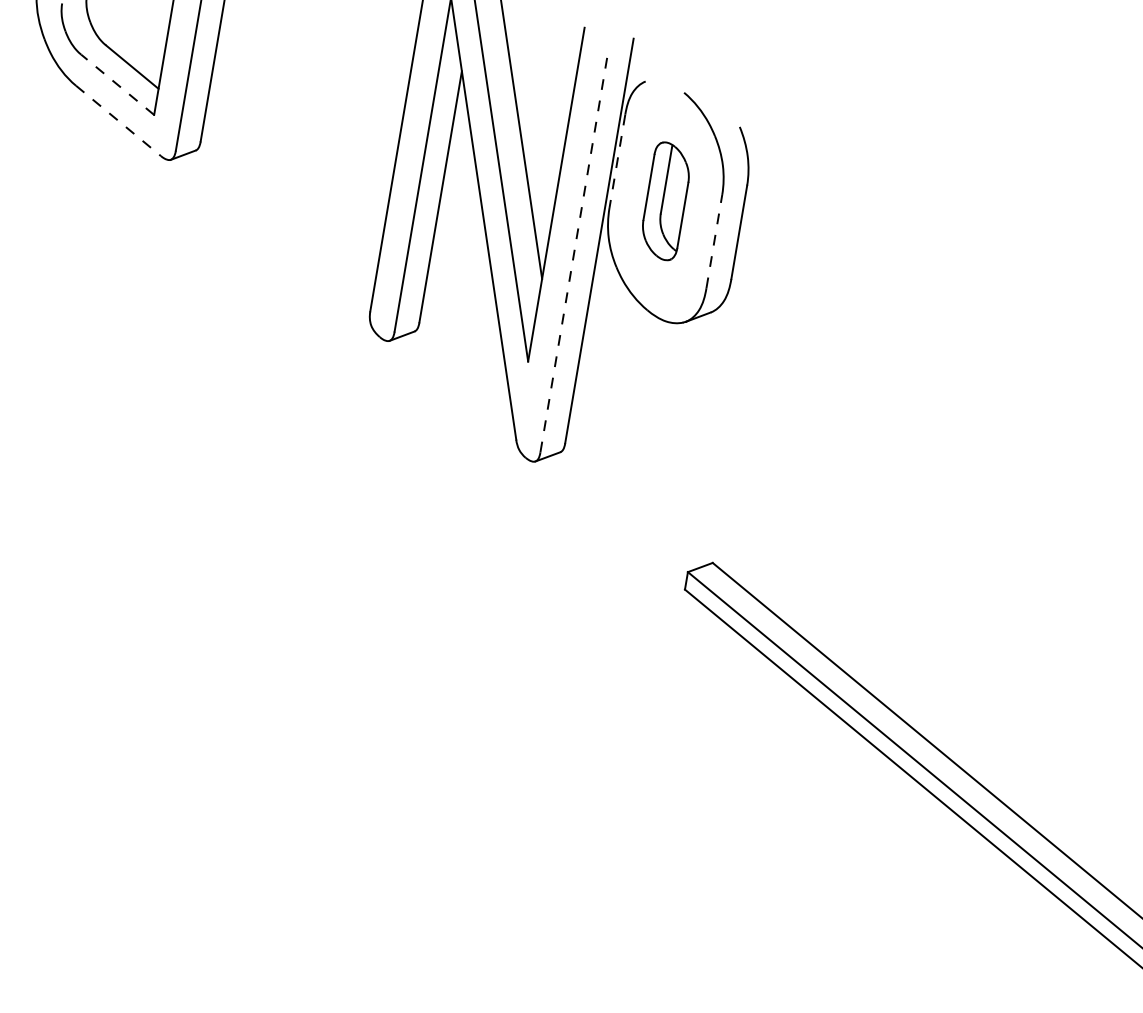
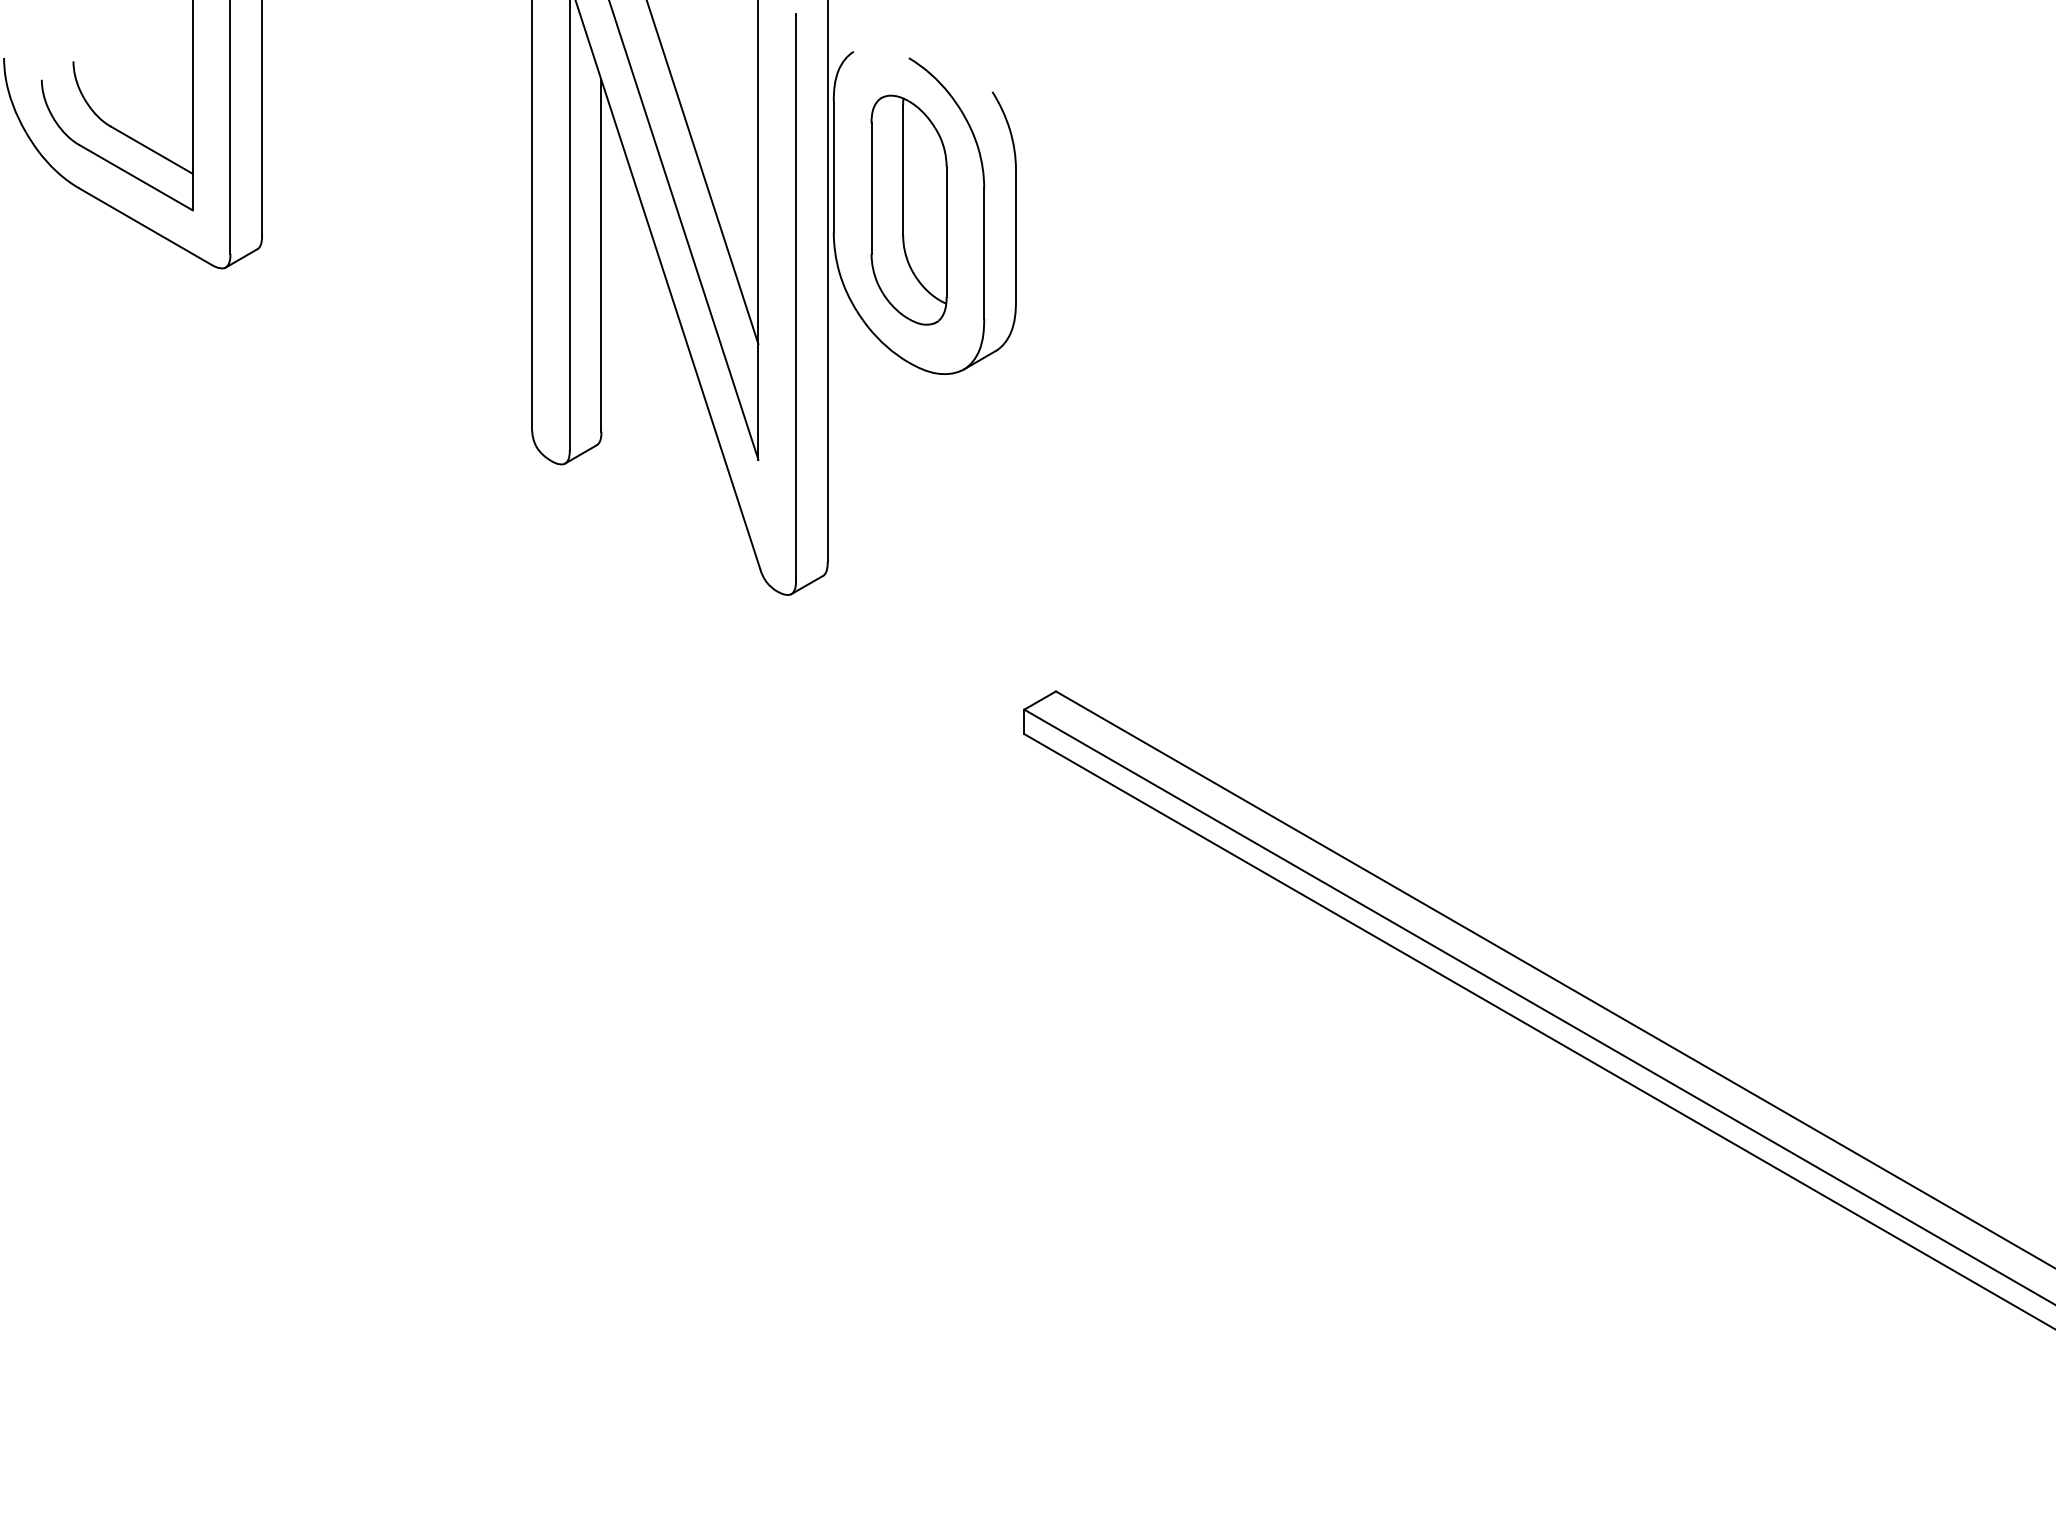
line: (117, 84) -> (135, 177), dashed -> solid
line: (118, 120) -> (145, 226), dashed -> solid
line: (617, 161) -> (833, 167), dashed -> solid
part: (665, 200) -> (908, 209), size x1.43
line: (714, 241) -> (984, 253), dashed -> solid
line: (574, 250) -> (796, 297), dashed -> solid

